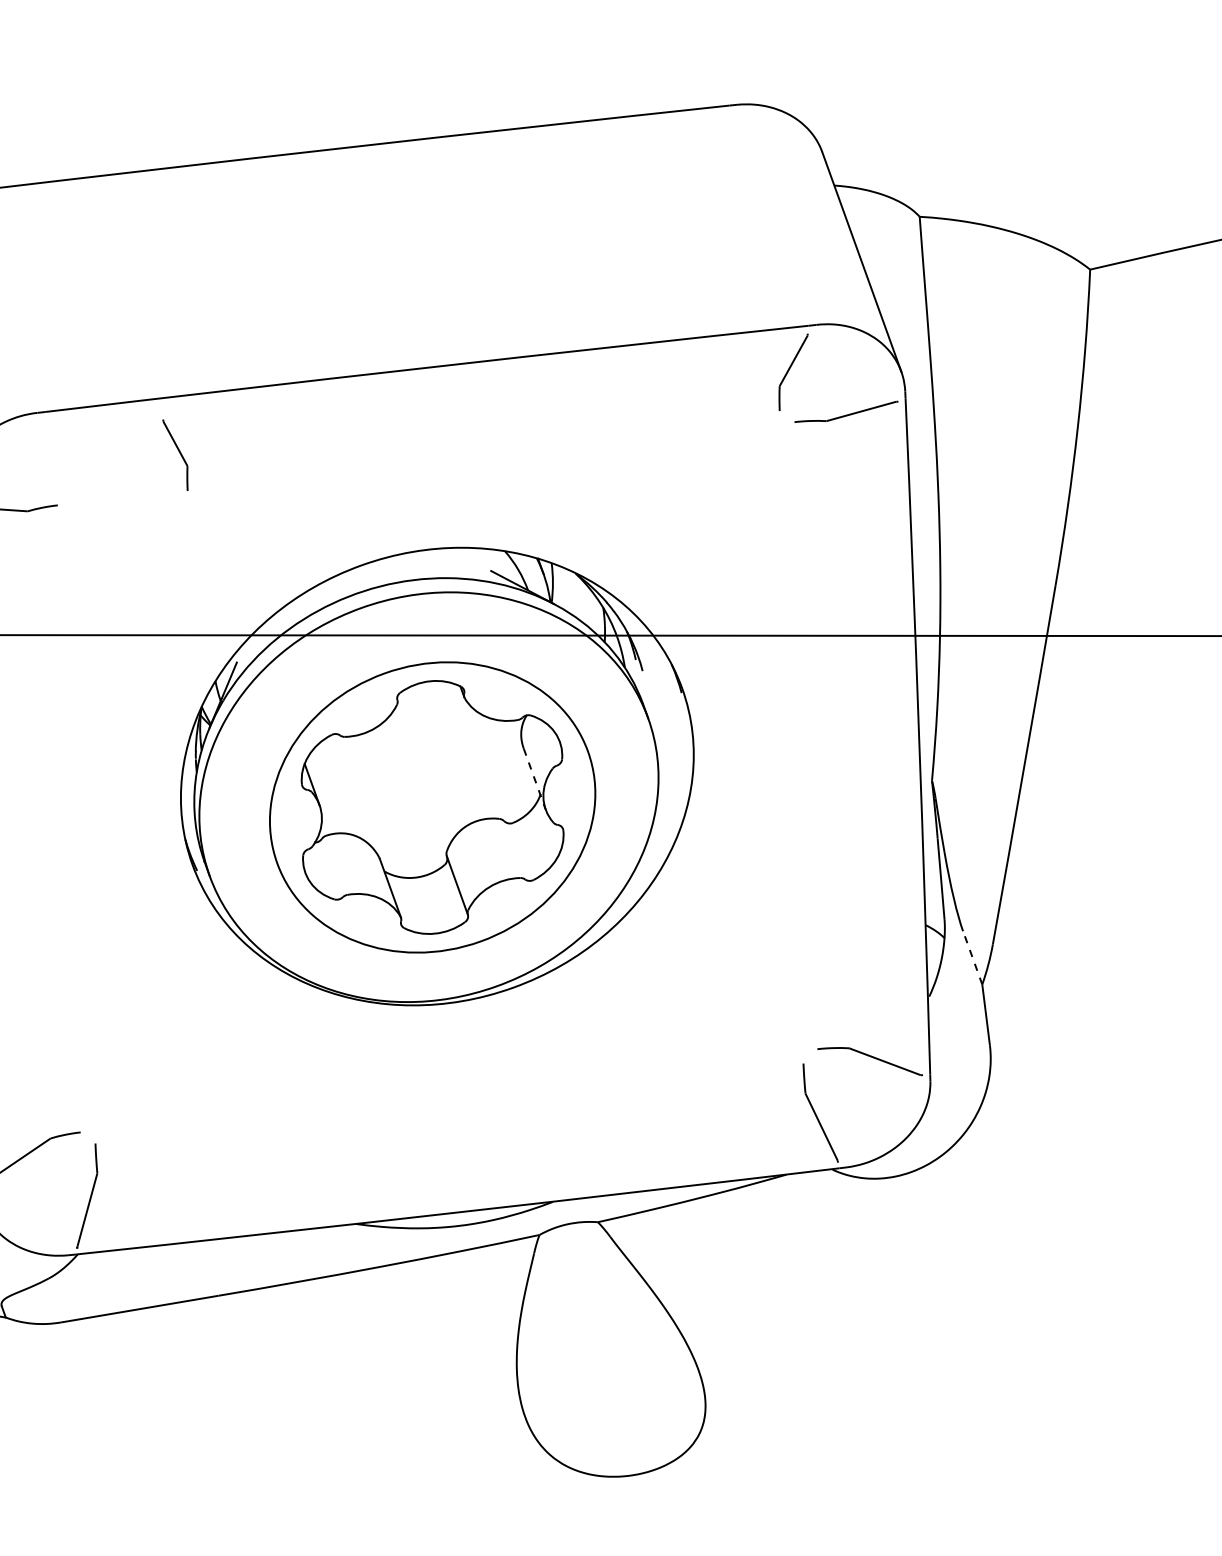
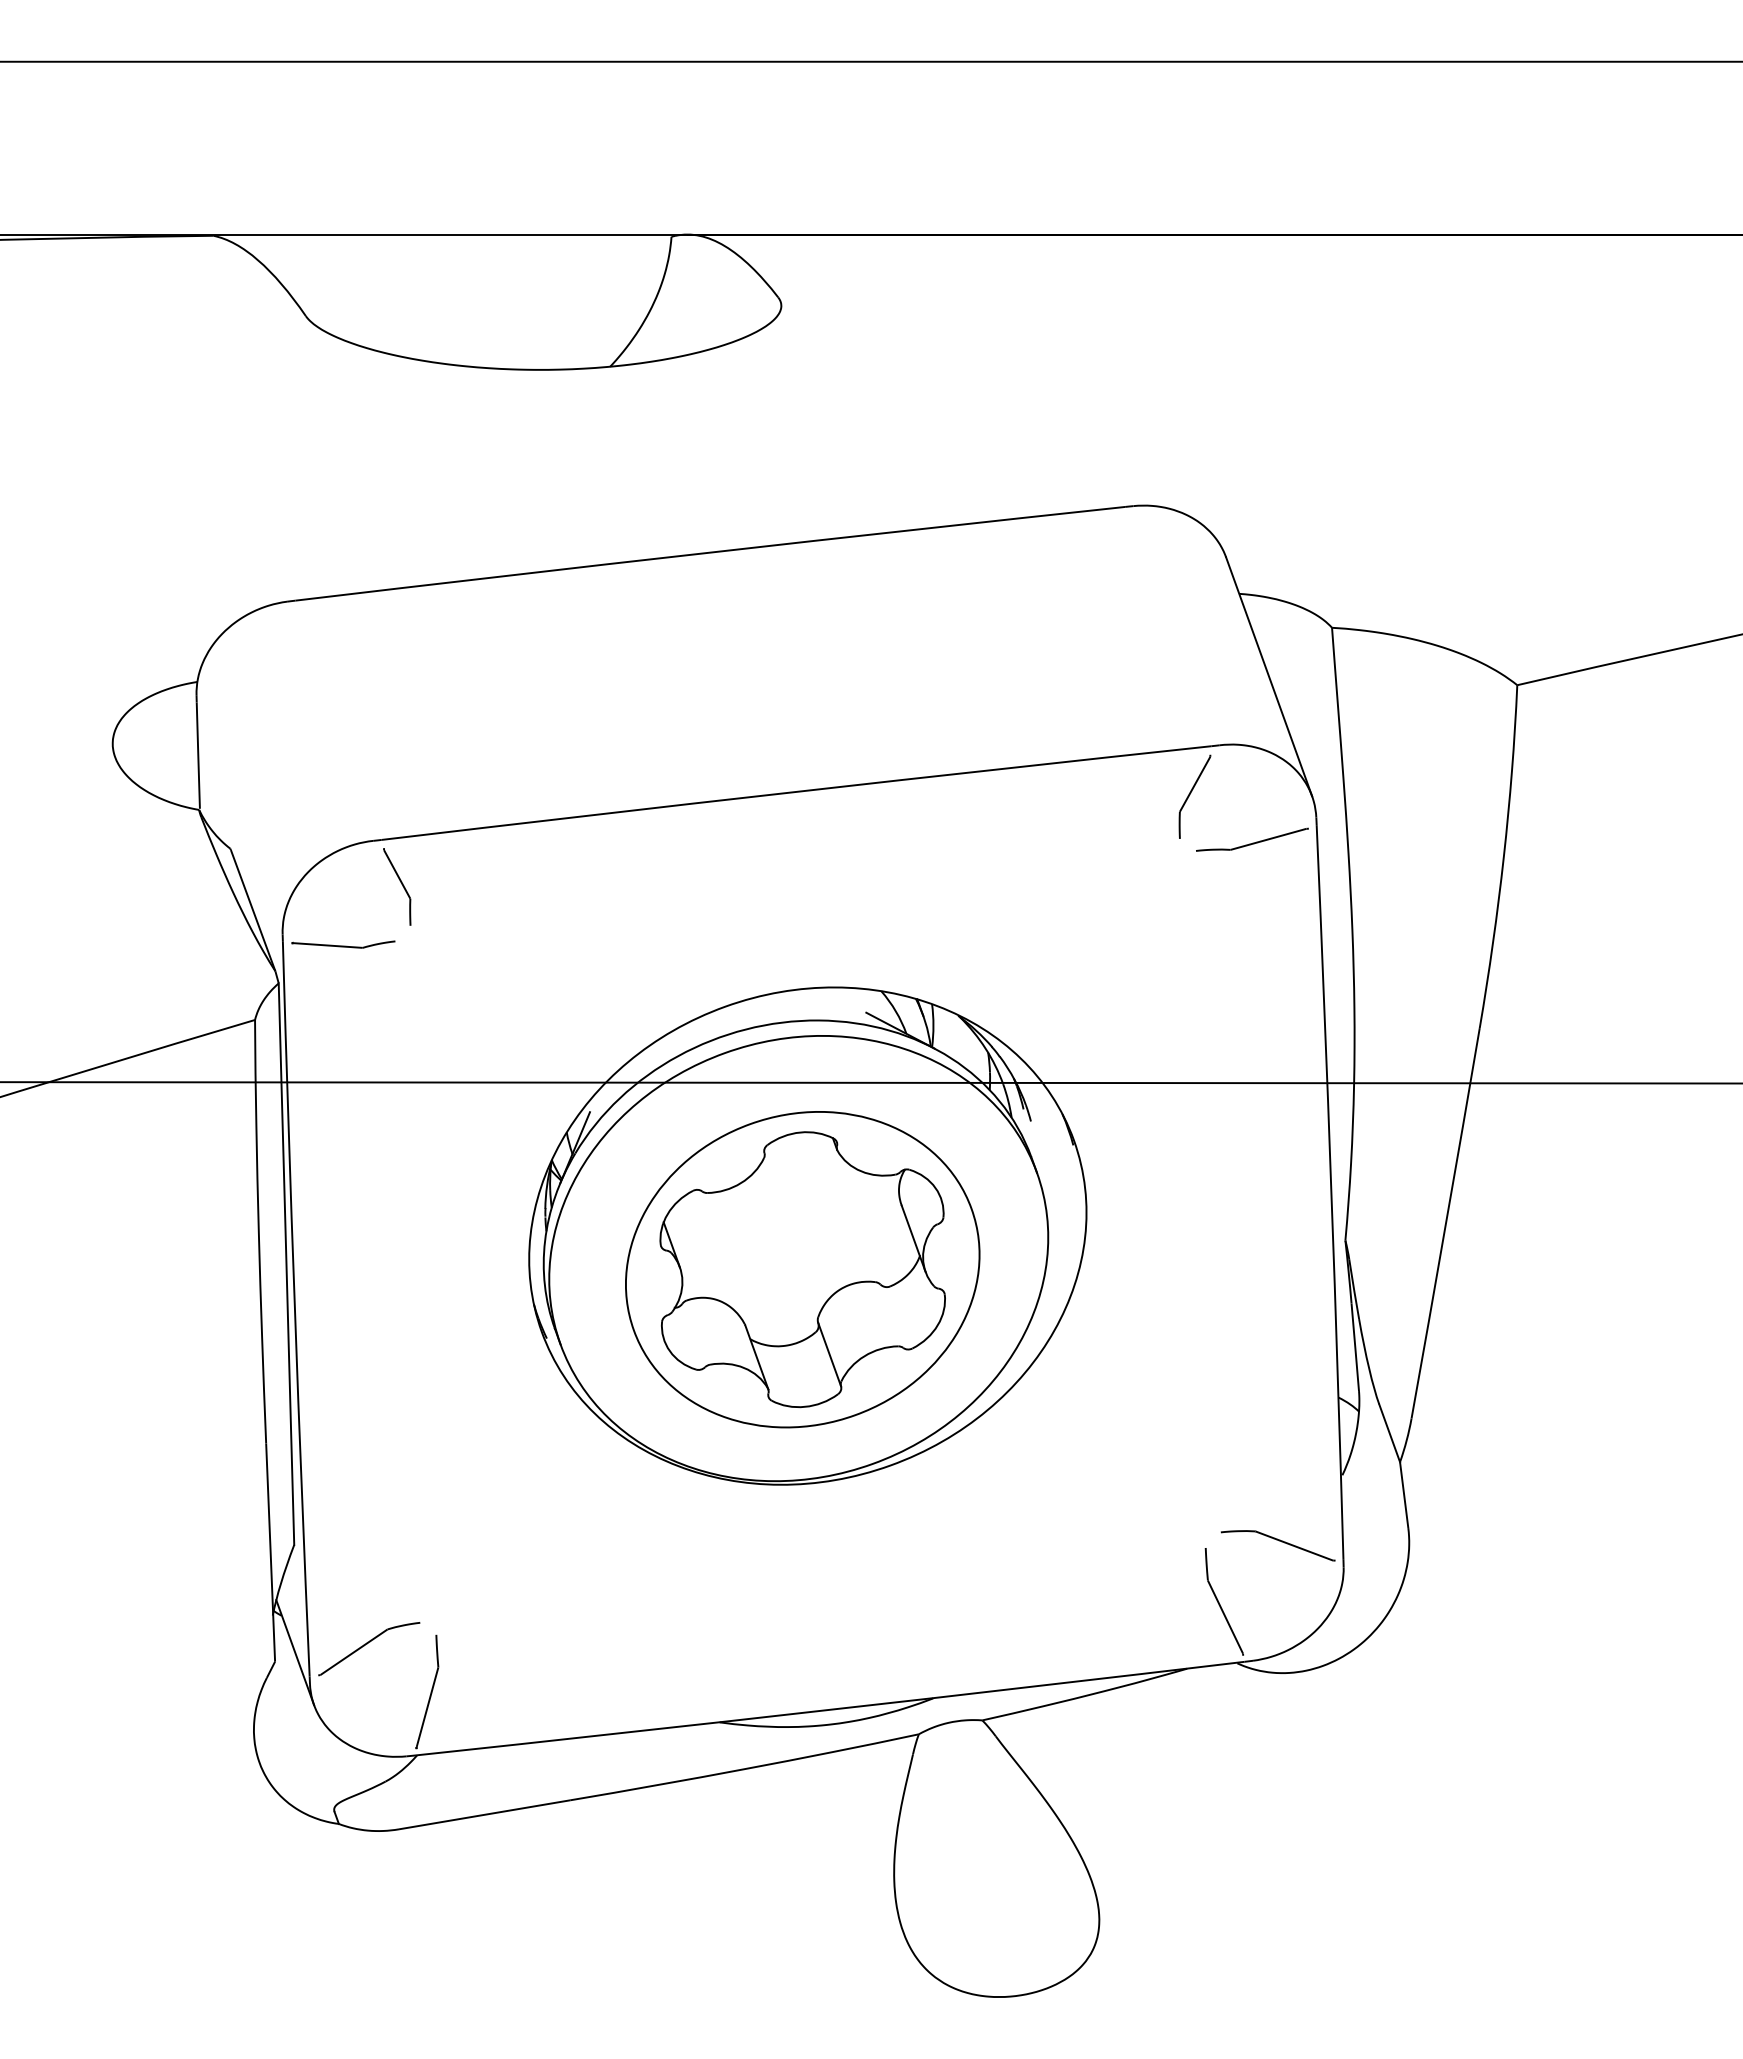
part: (175, 454) -> (397, 886), moved
line: (534, 779) -> (913, 1239), dashed -> solid
line: (972, 958) -> (1389, 1433), dashed -> solid

